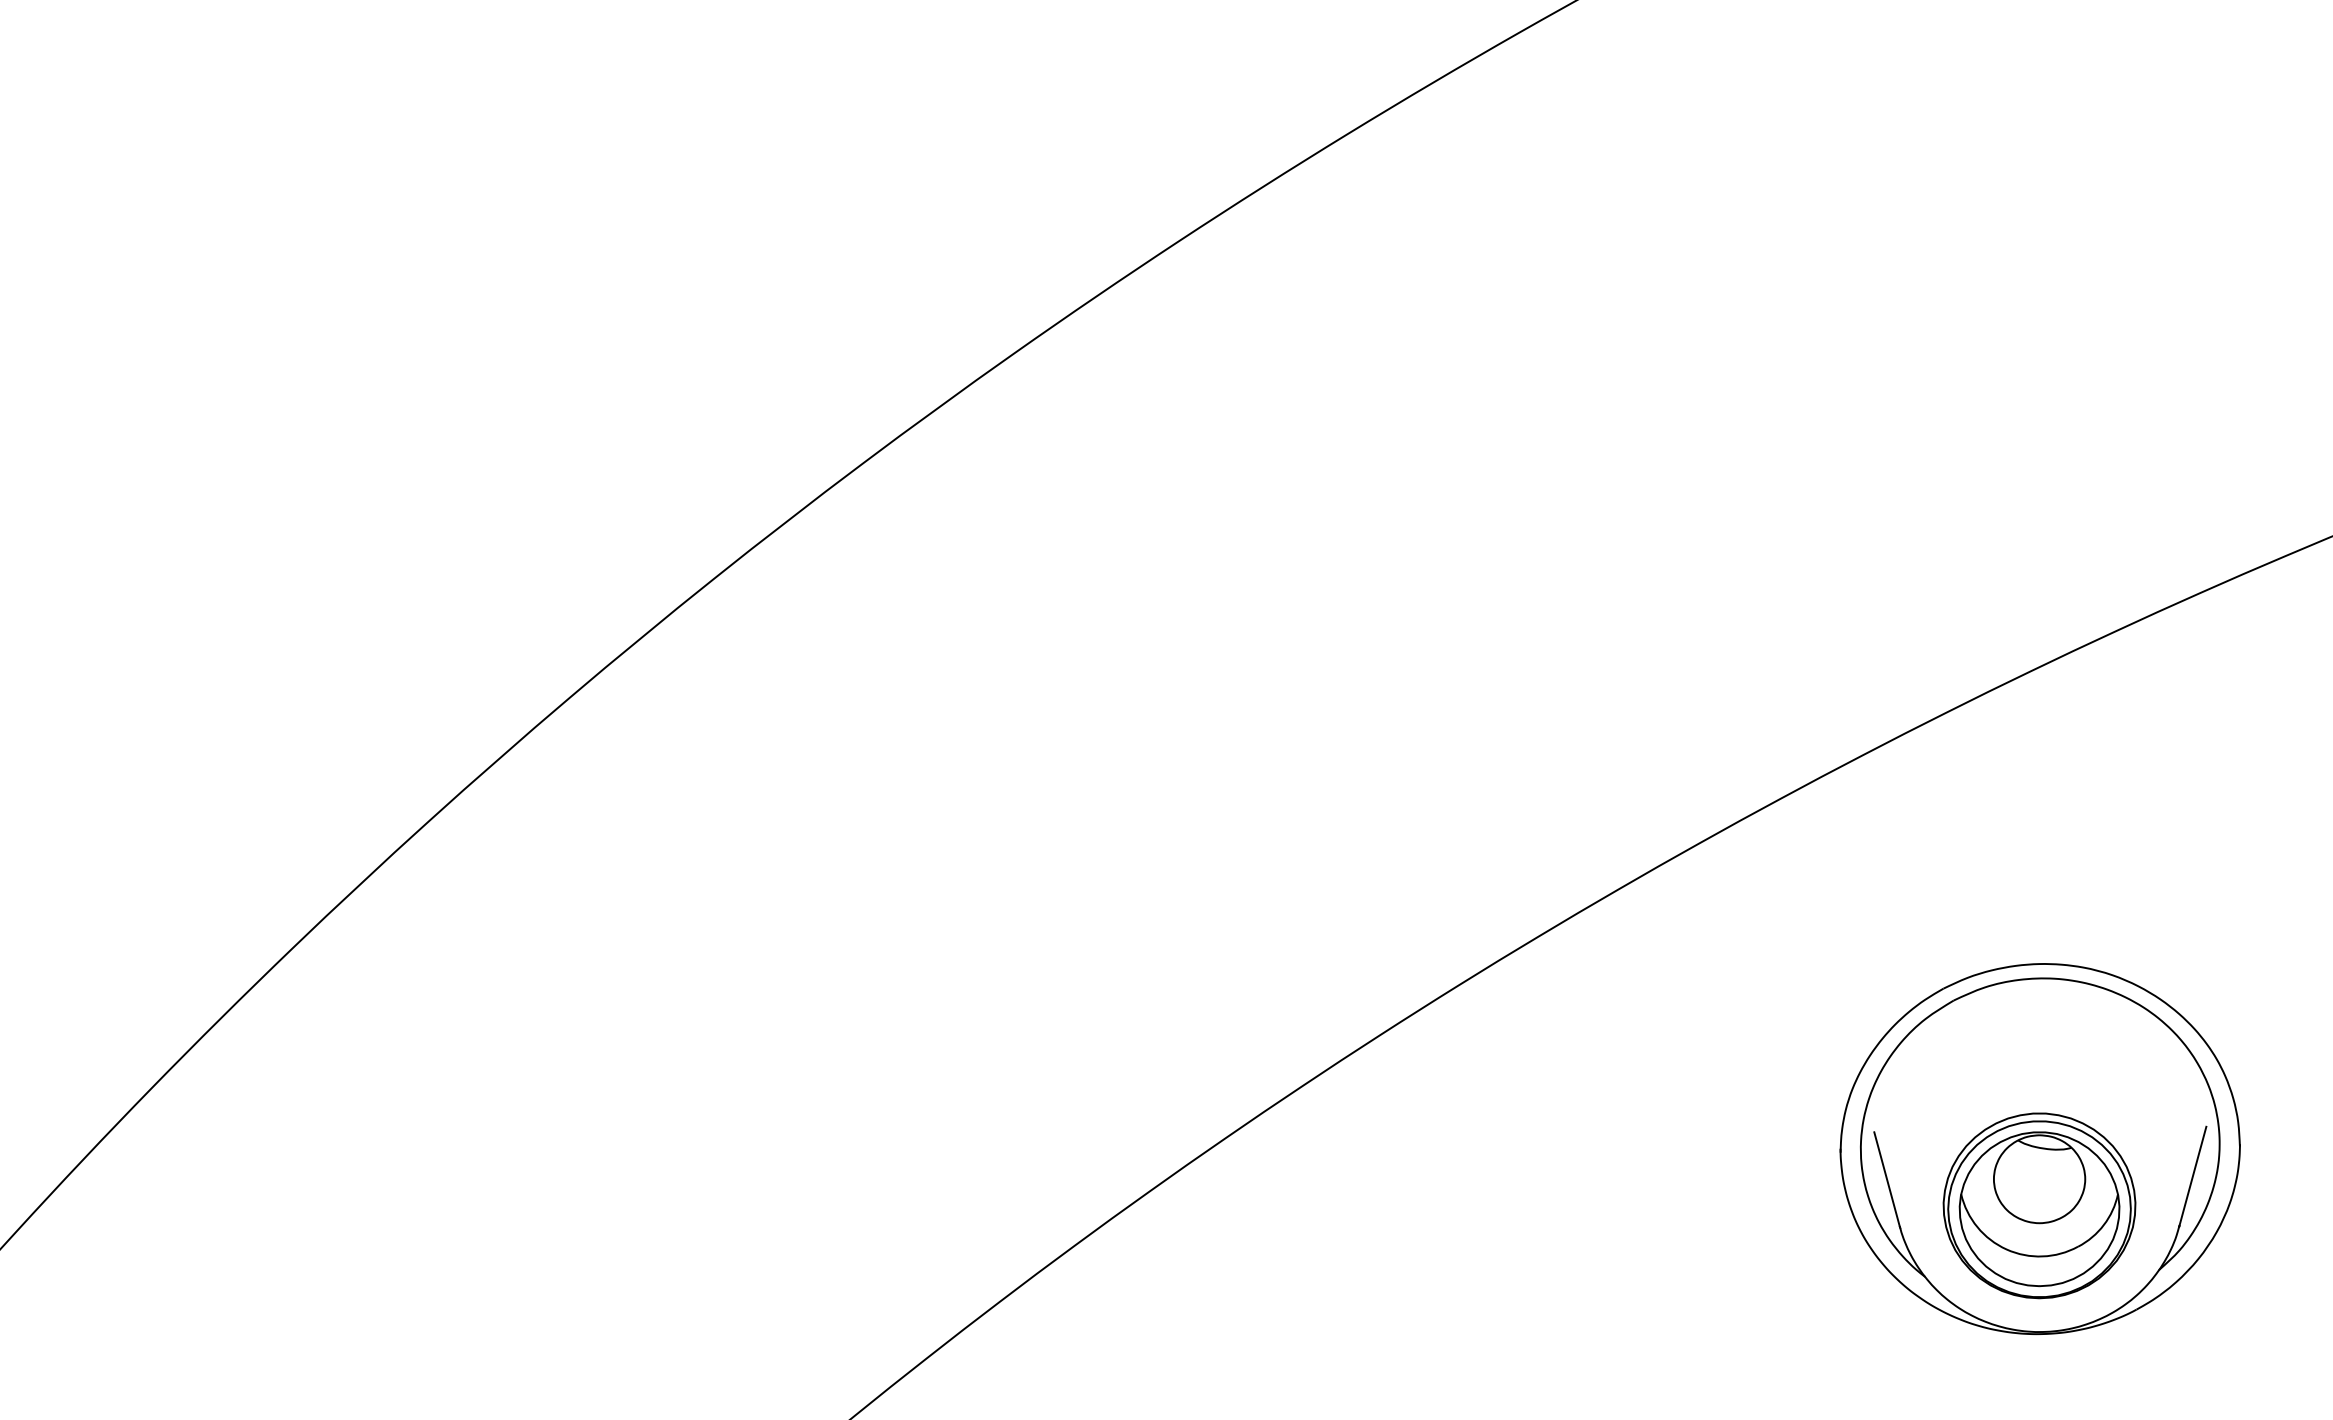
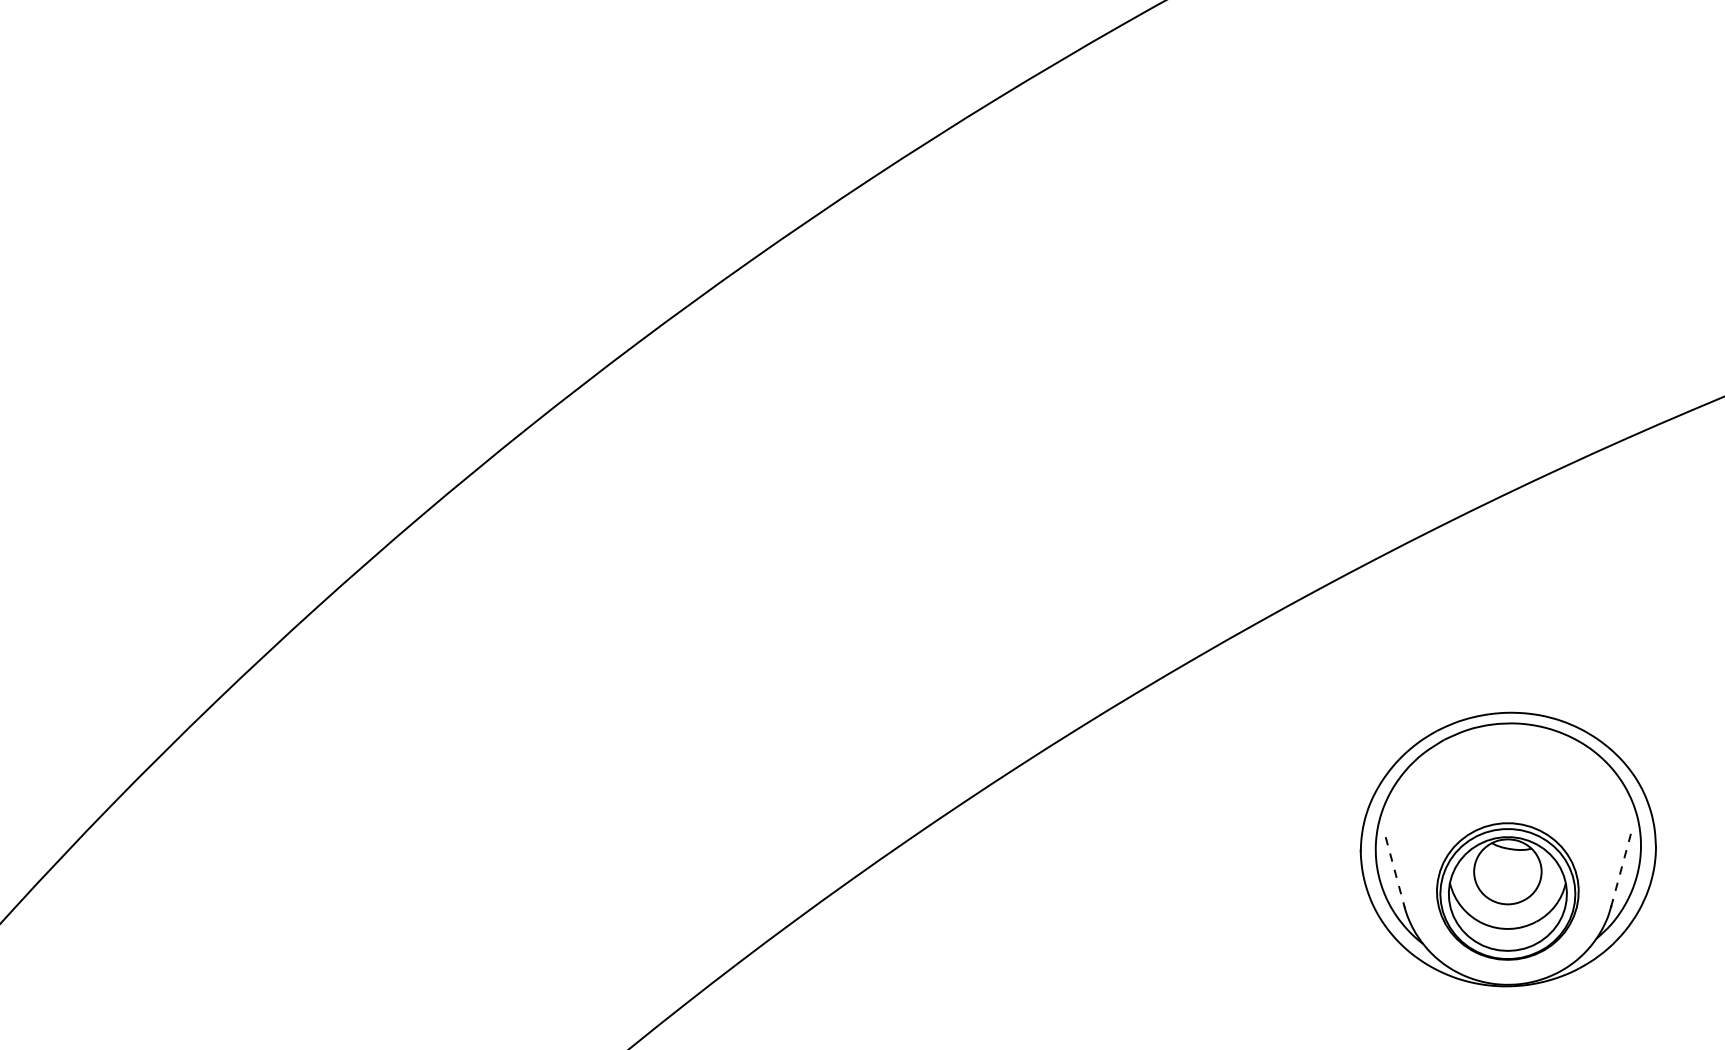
line: (2192, 1176) -> (1620, 869), solid -> dashed
line: (1887, 1180) -> (1395, 872), solid -> dashed

